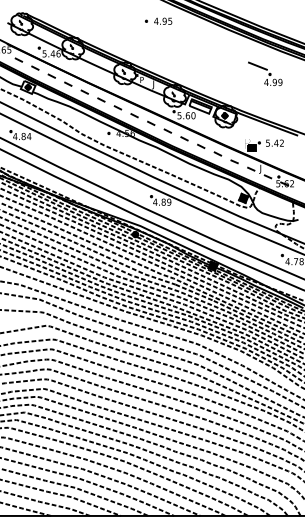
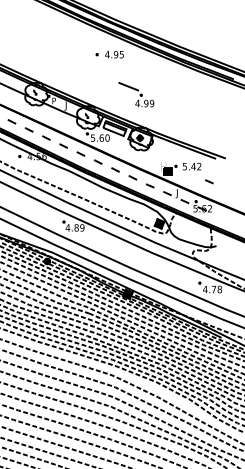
part: (158, 20) -> (109, 53), moved
part: (265, 73) -> (136, 94), moved
line: (291, 157) -> (209, 181), added

